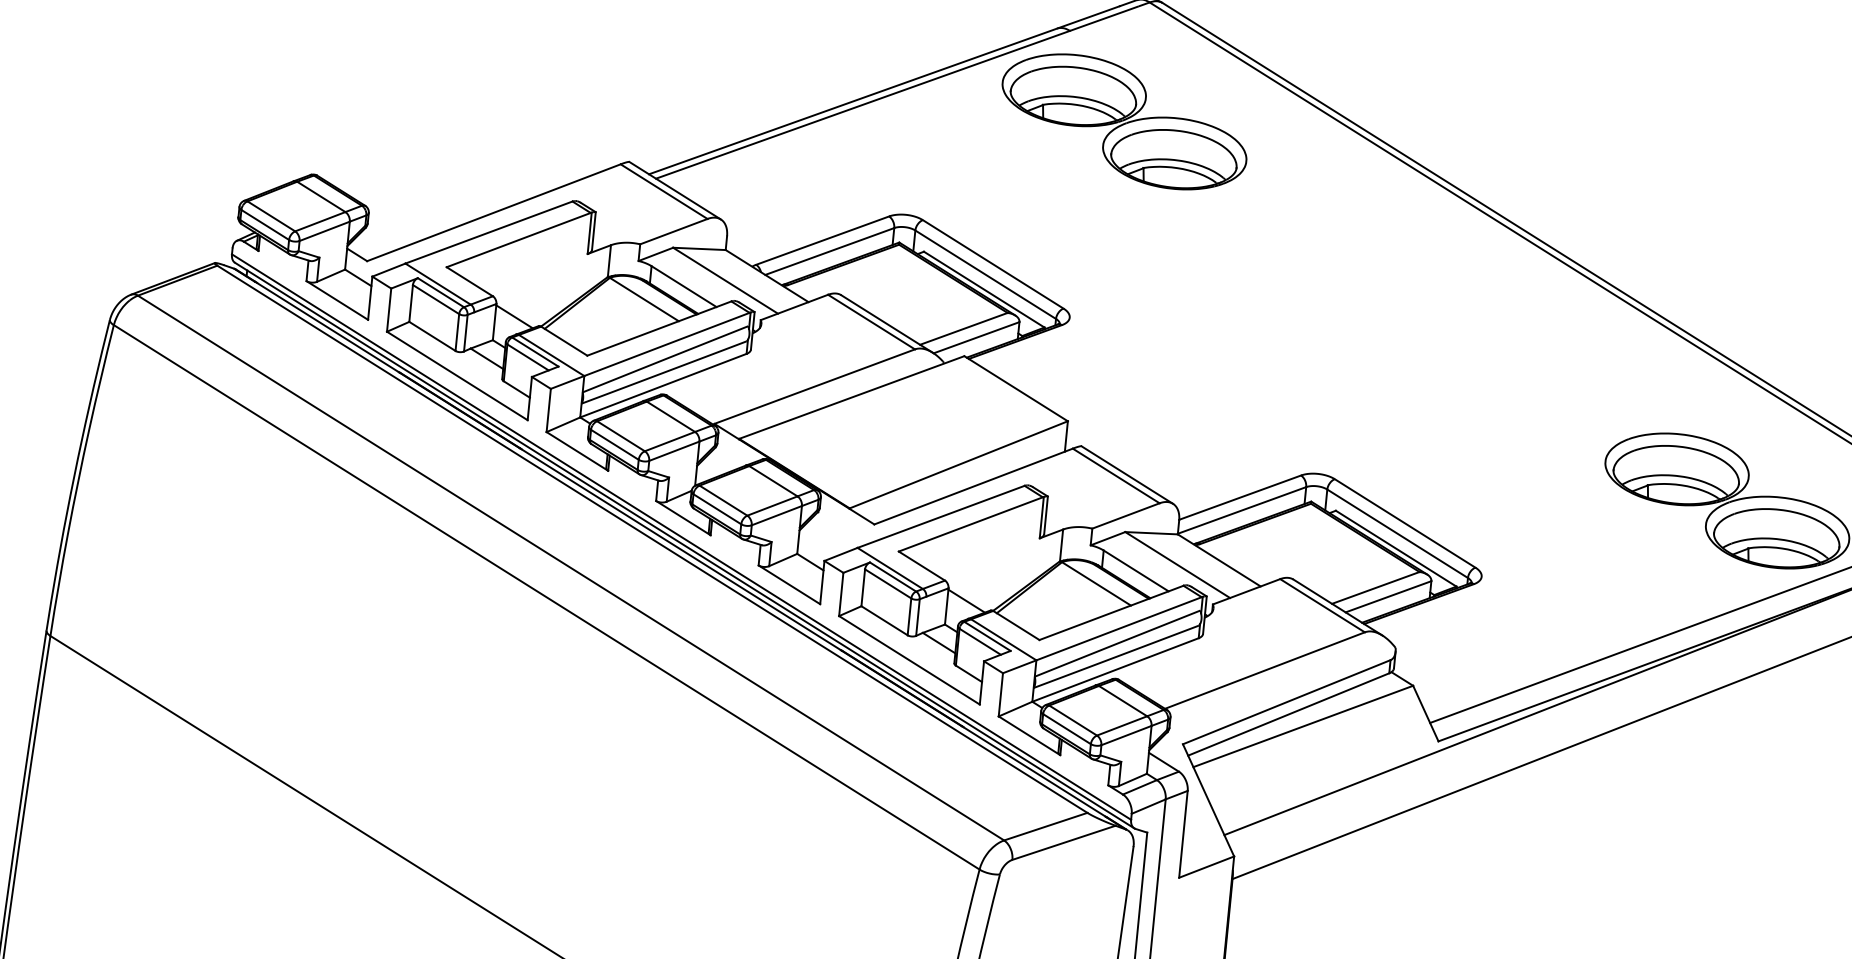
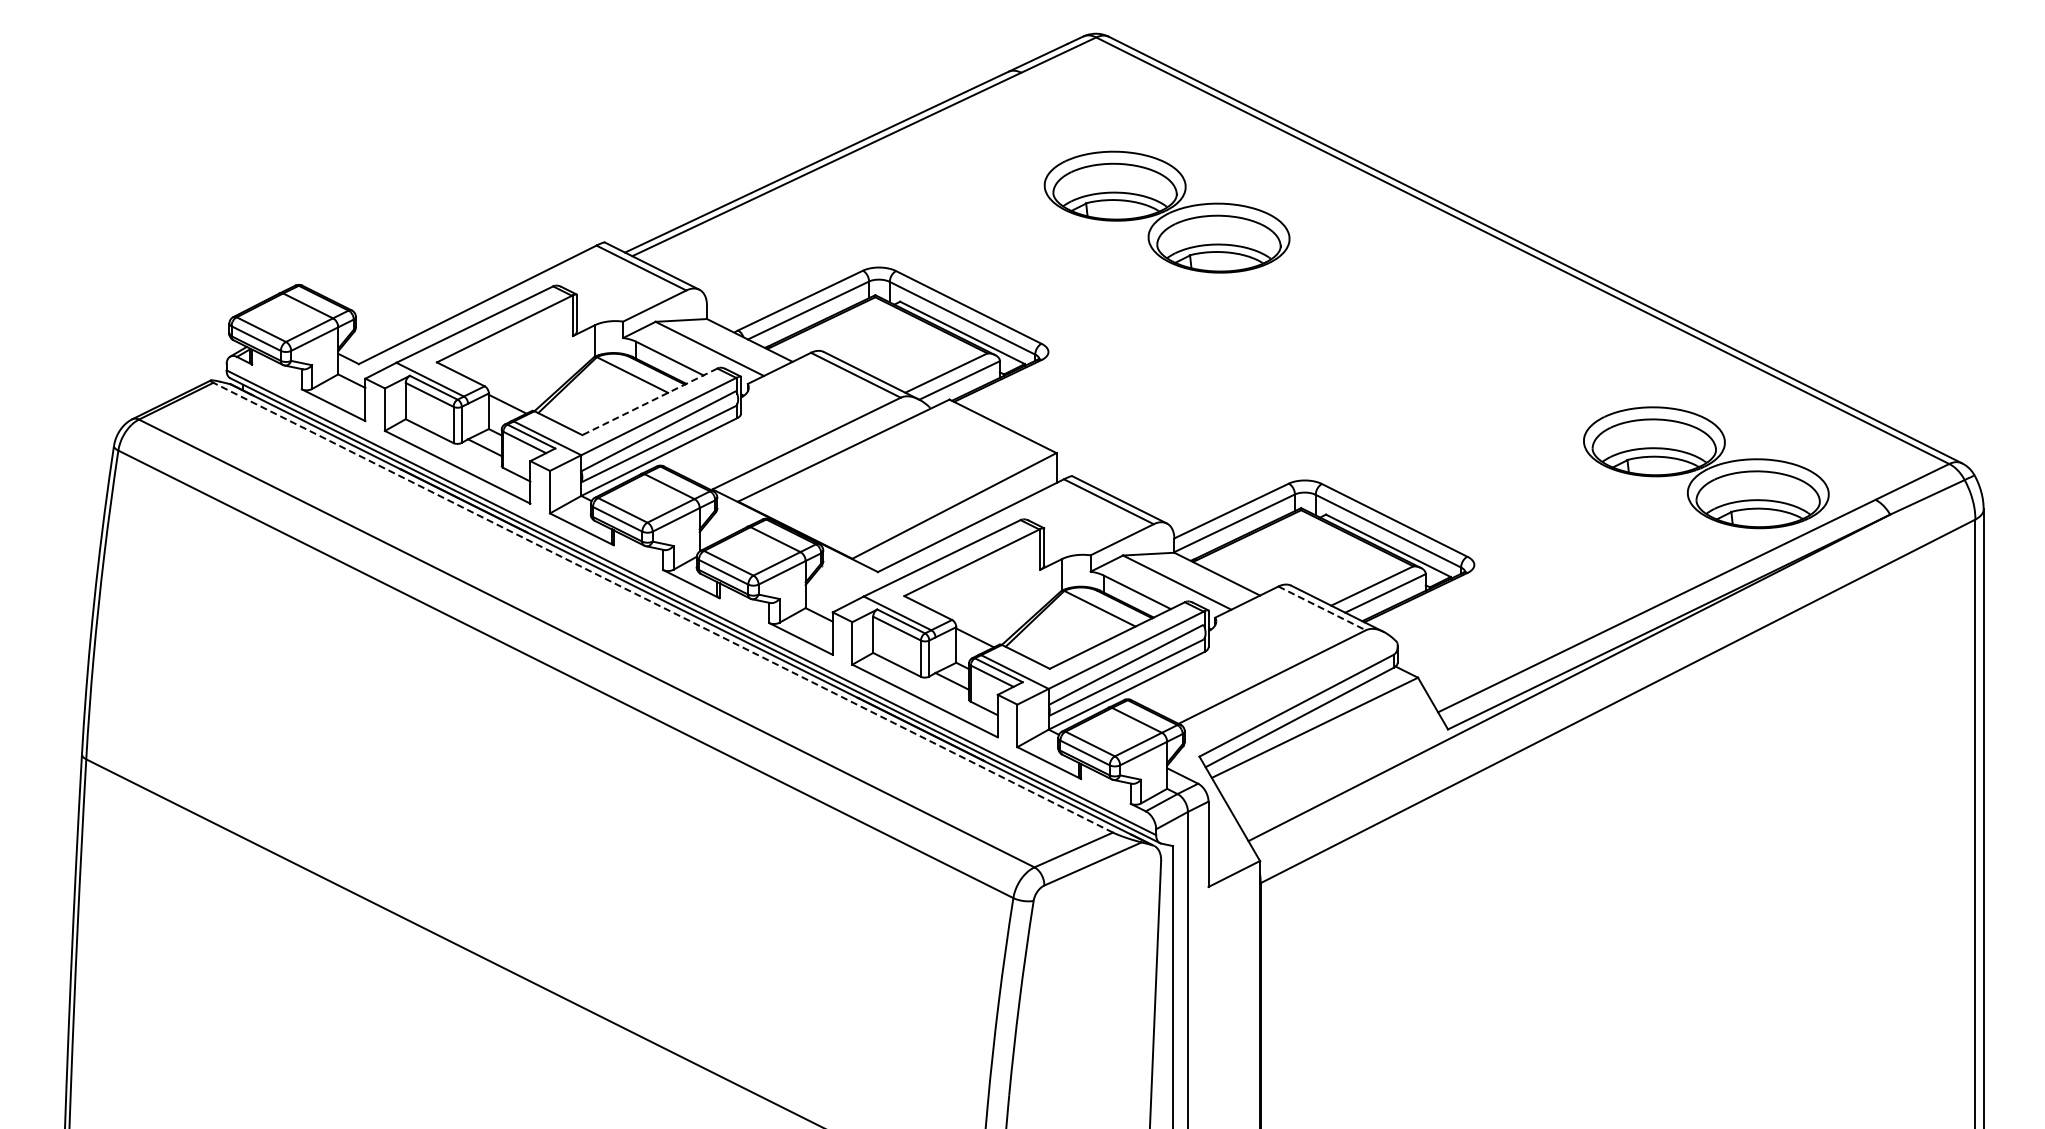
part: (1123, 121) -> (1166, 211), moved
line: (658, 329) -> (649, 402), solid -> dashed
line: (652, 539) -> (663, 607), solid -> dashed
line: (1322, 605) -> (1322, 608), solid -> dashed

